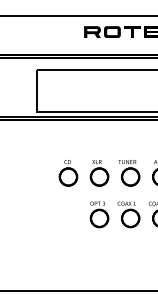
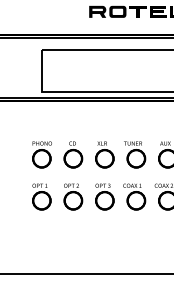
part: (37, 172) -> (41, 154), added
part: (37, 214) -> (41, 196), added
part: (68, 214) -> (73, 196), added

